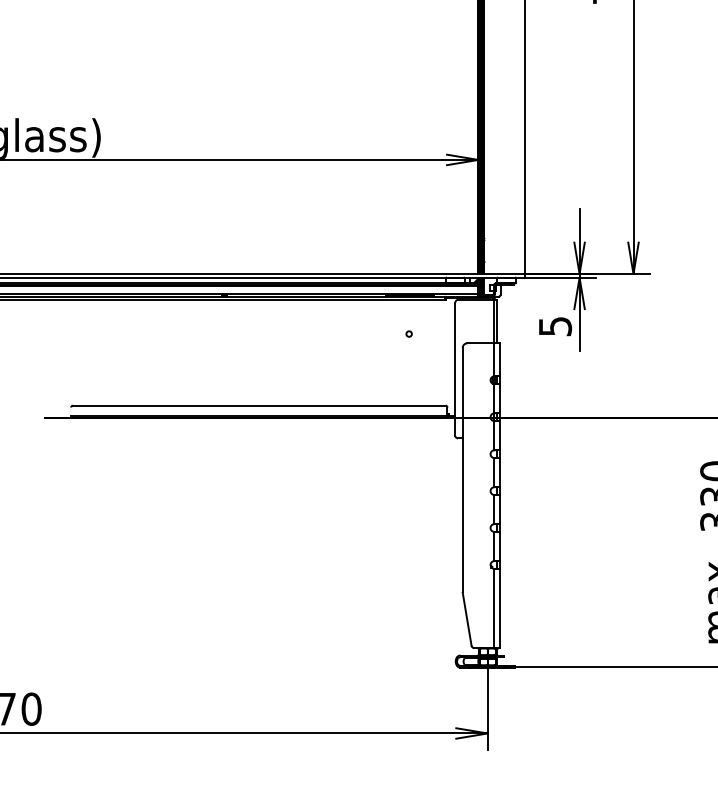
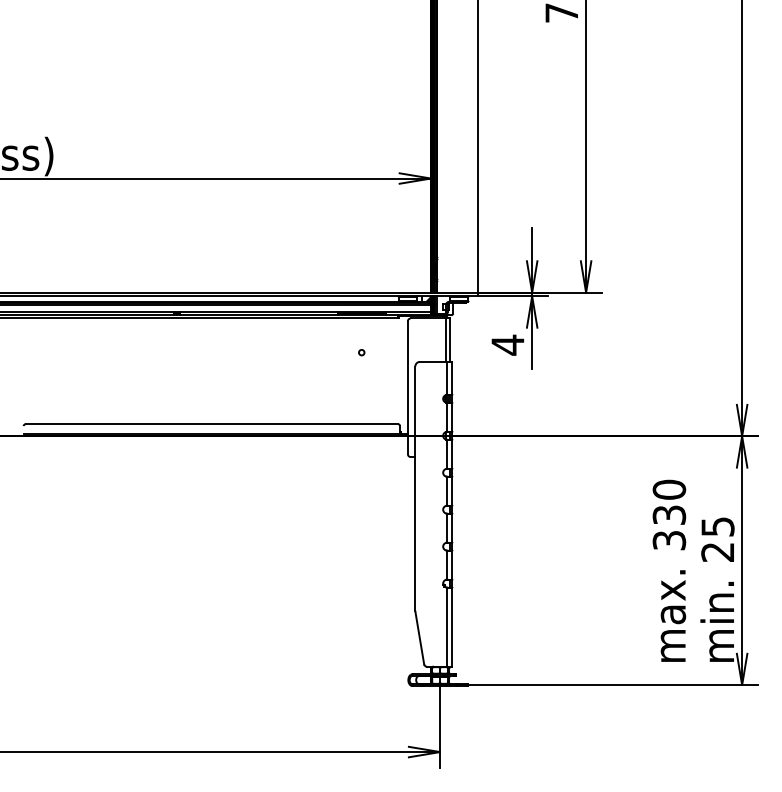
text: (554, 325) -> (507, 344), 5 -> 4

